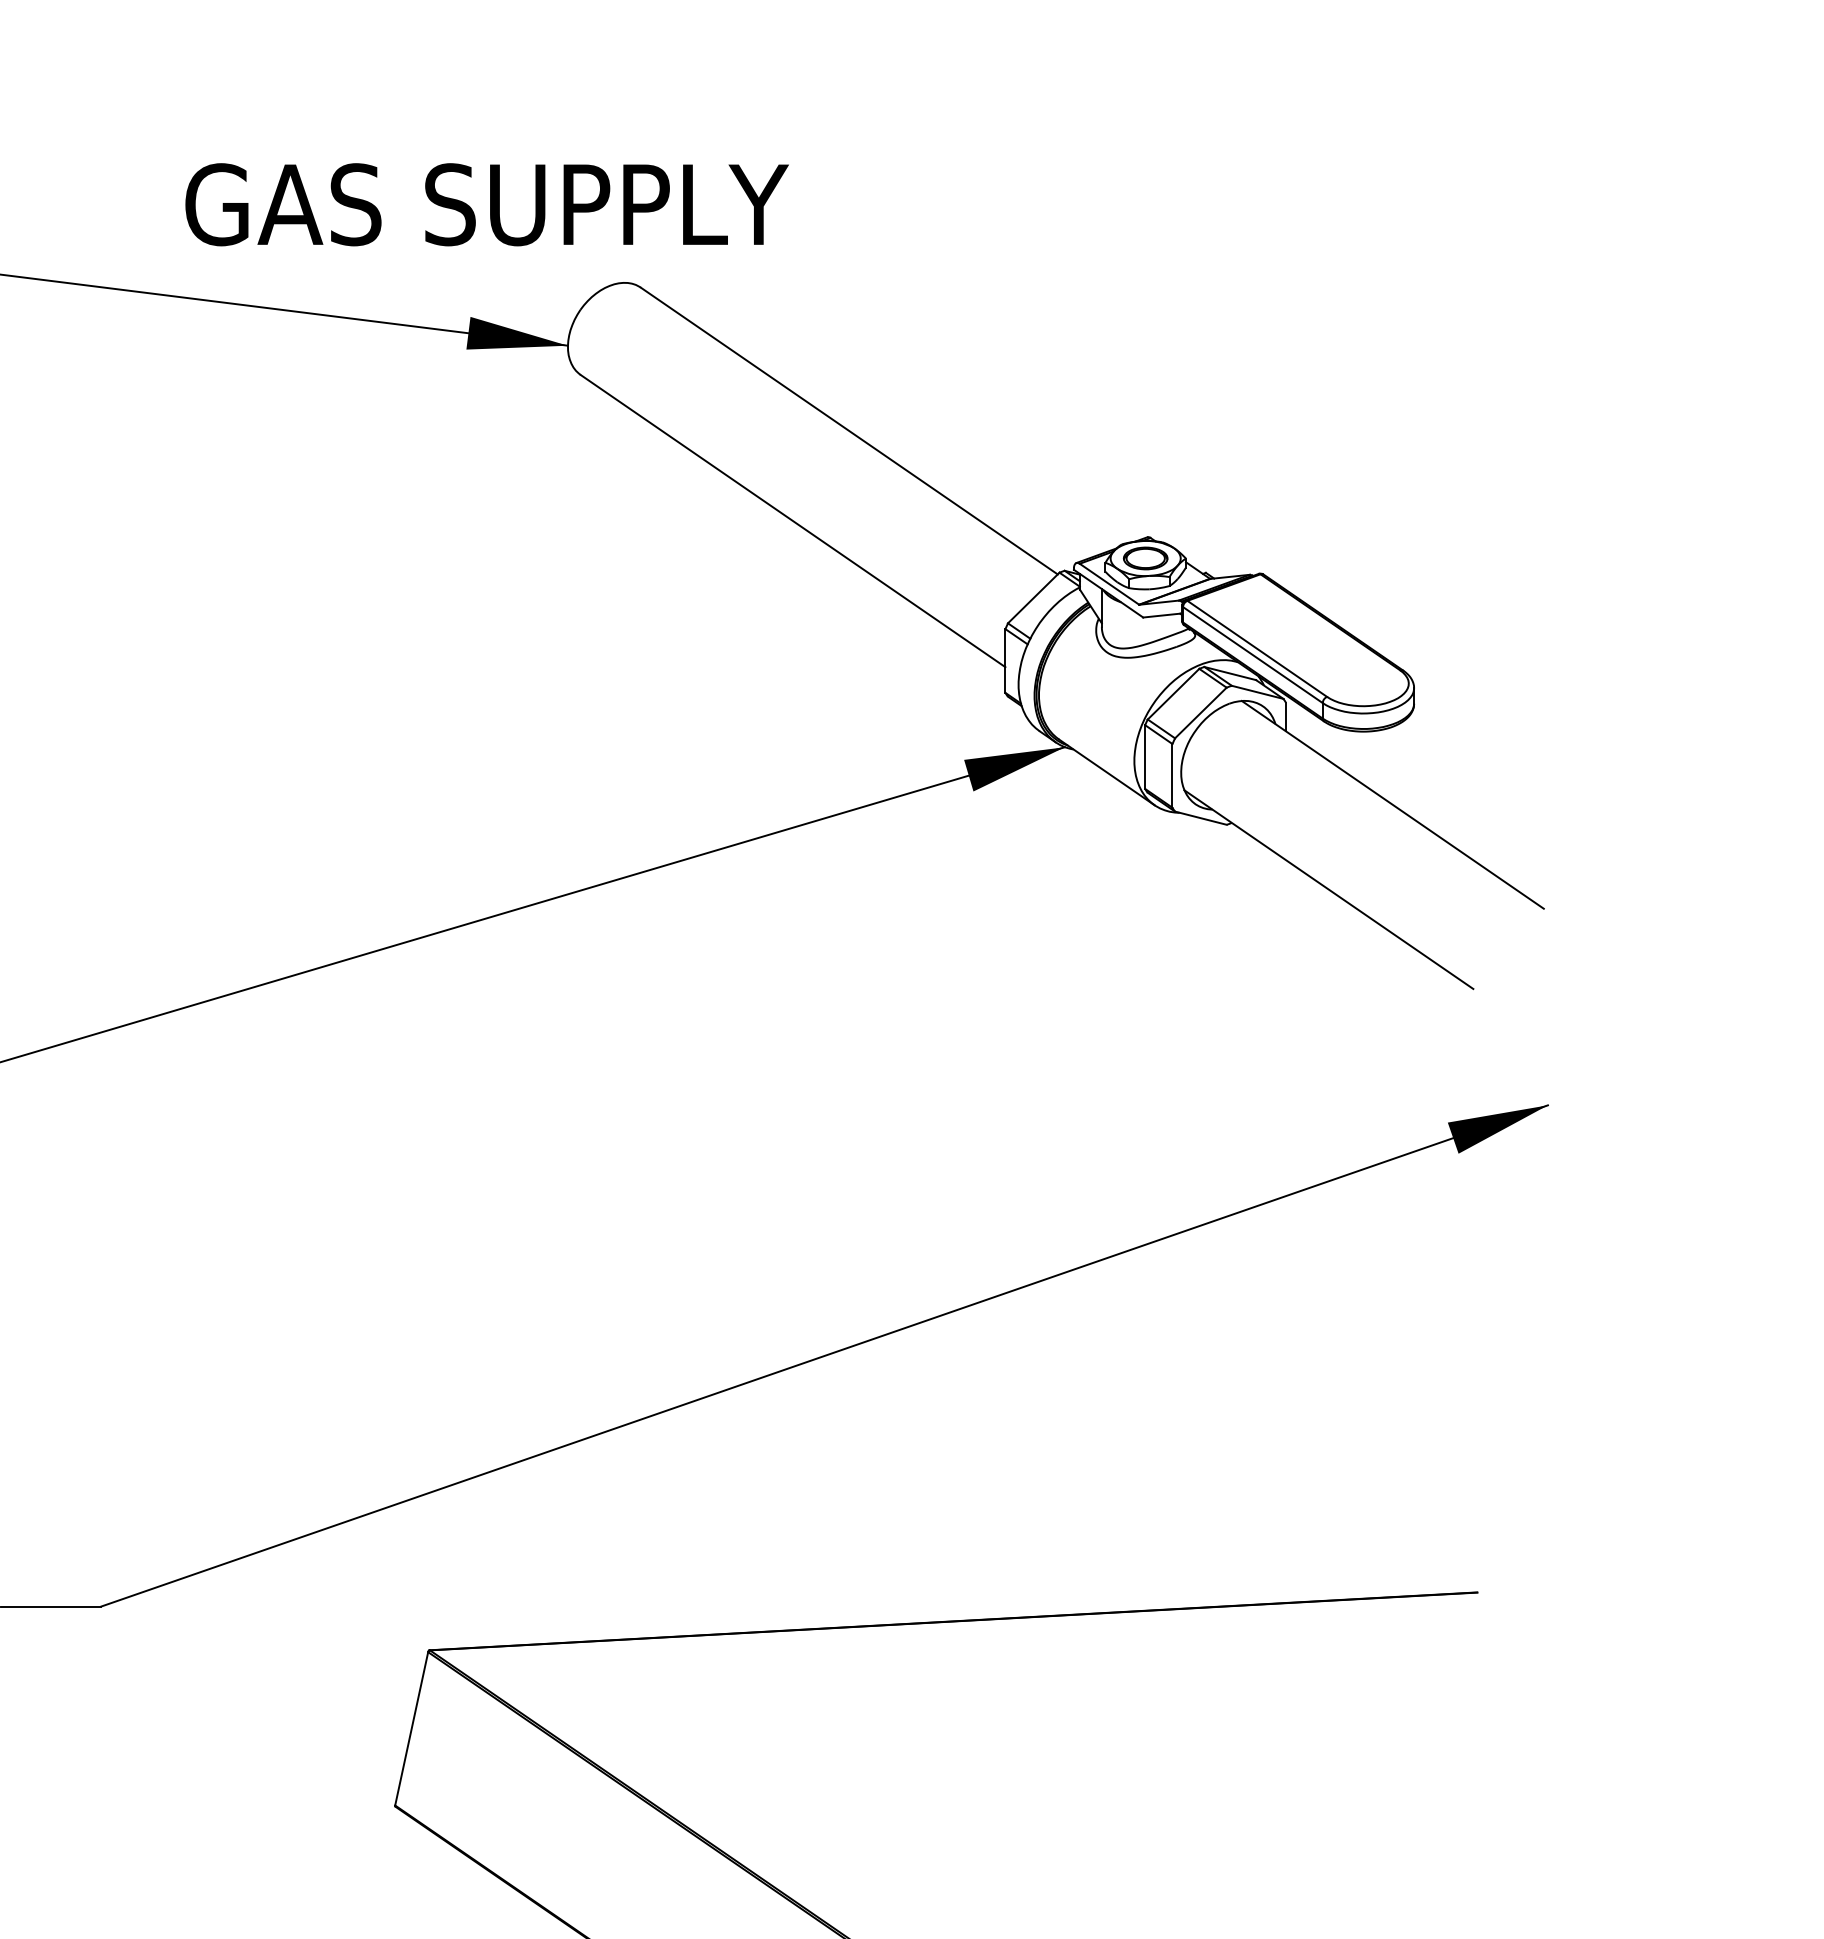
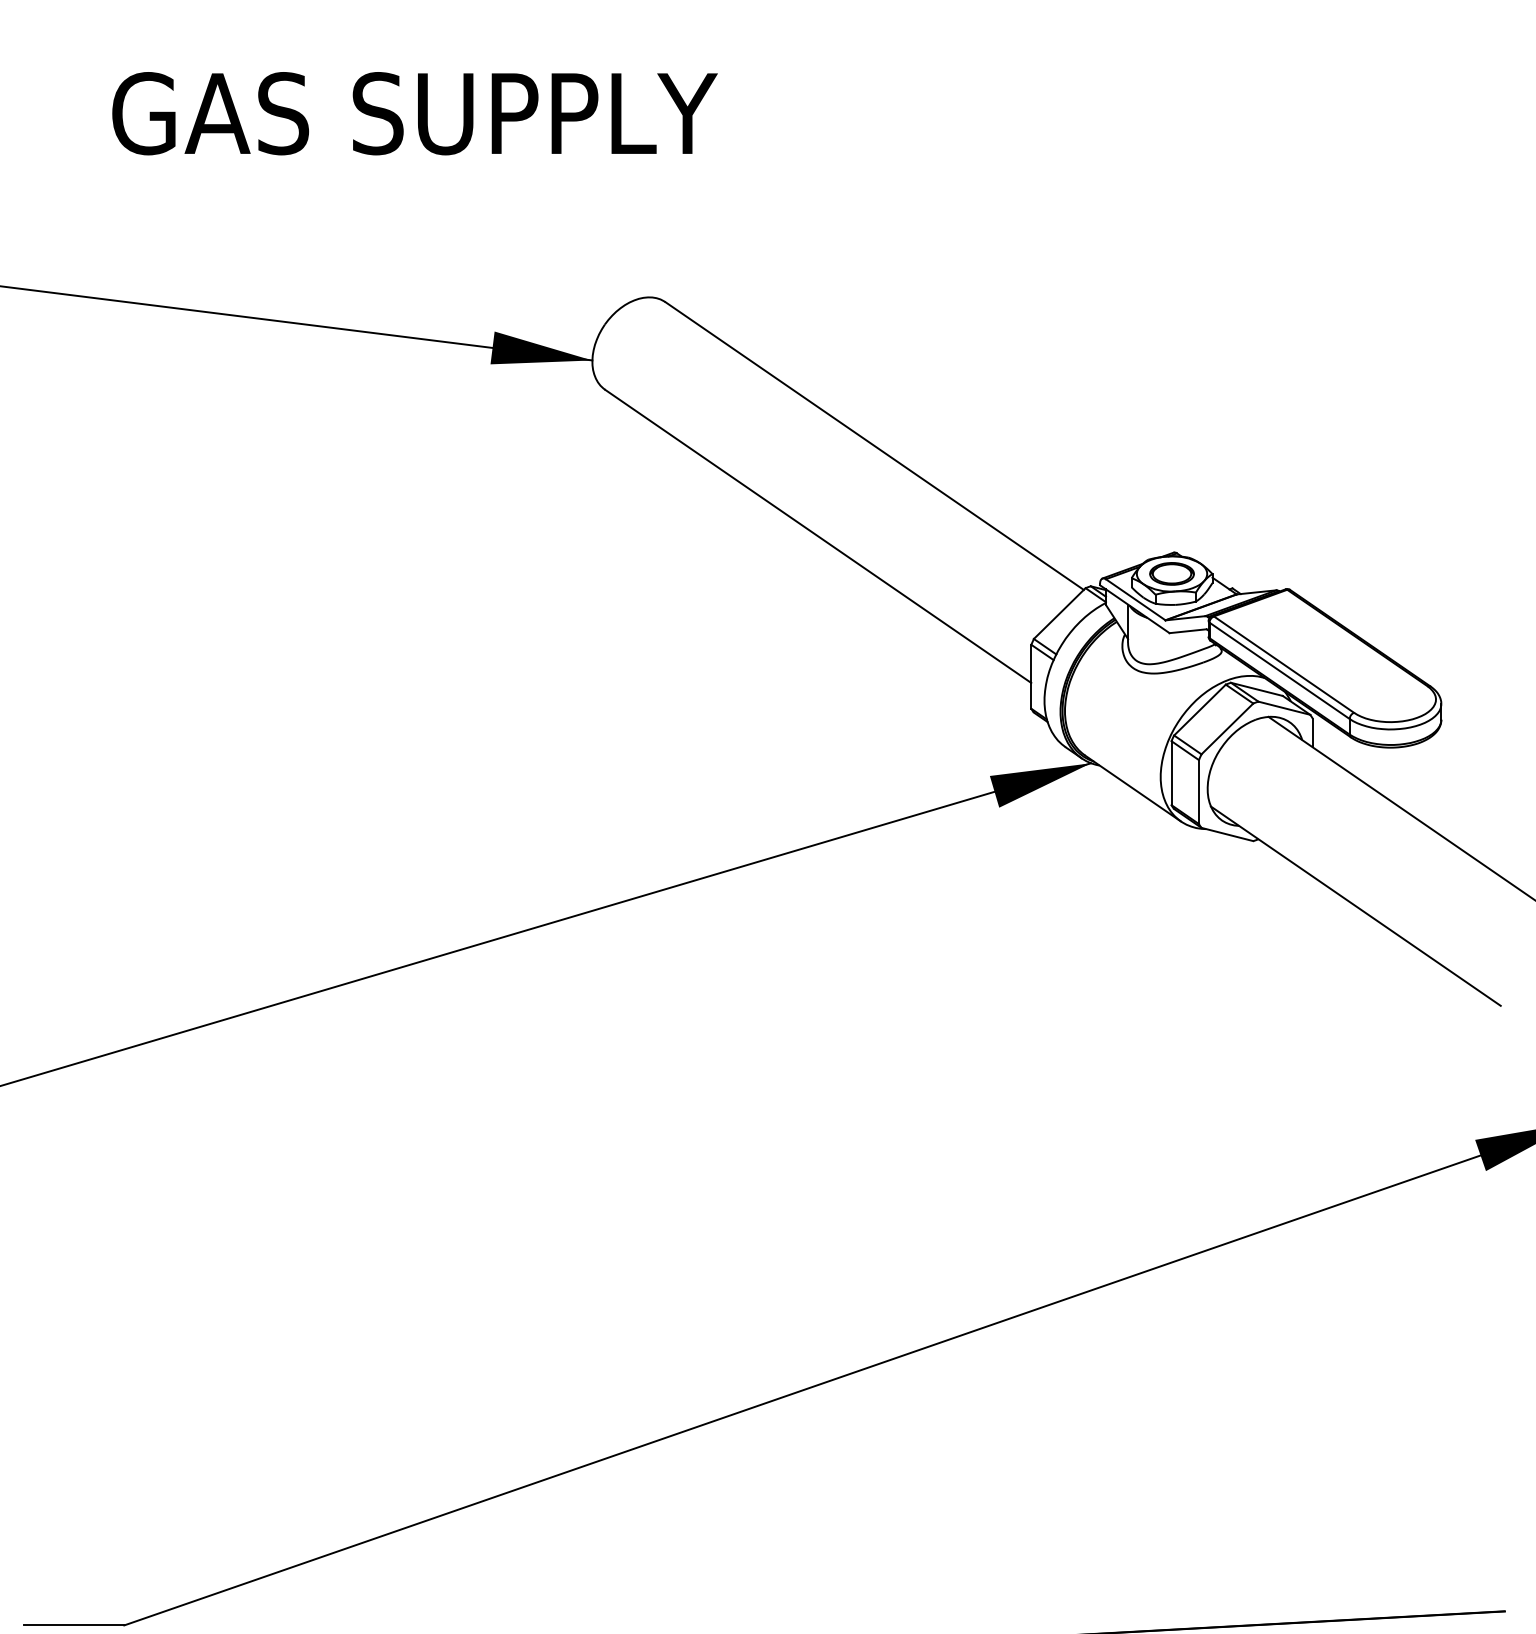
text: (486, 204) -> (414, 113), moved

